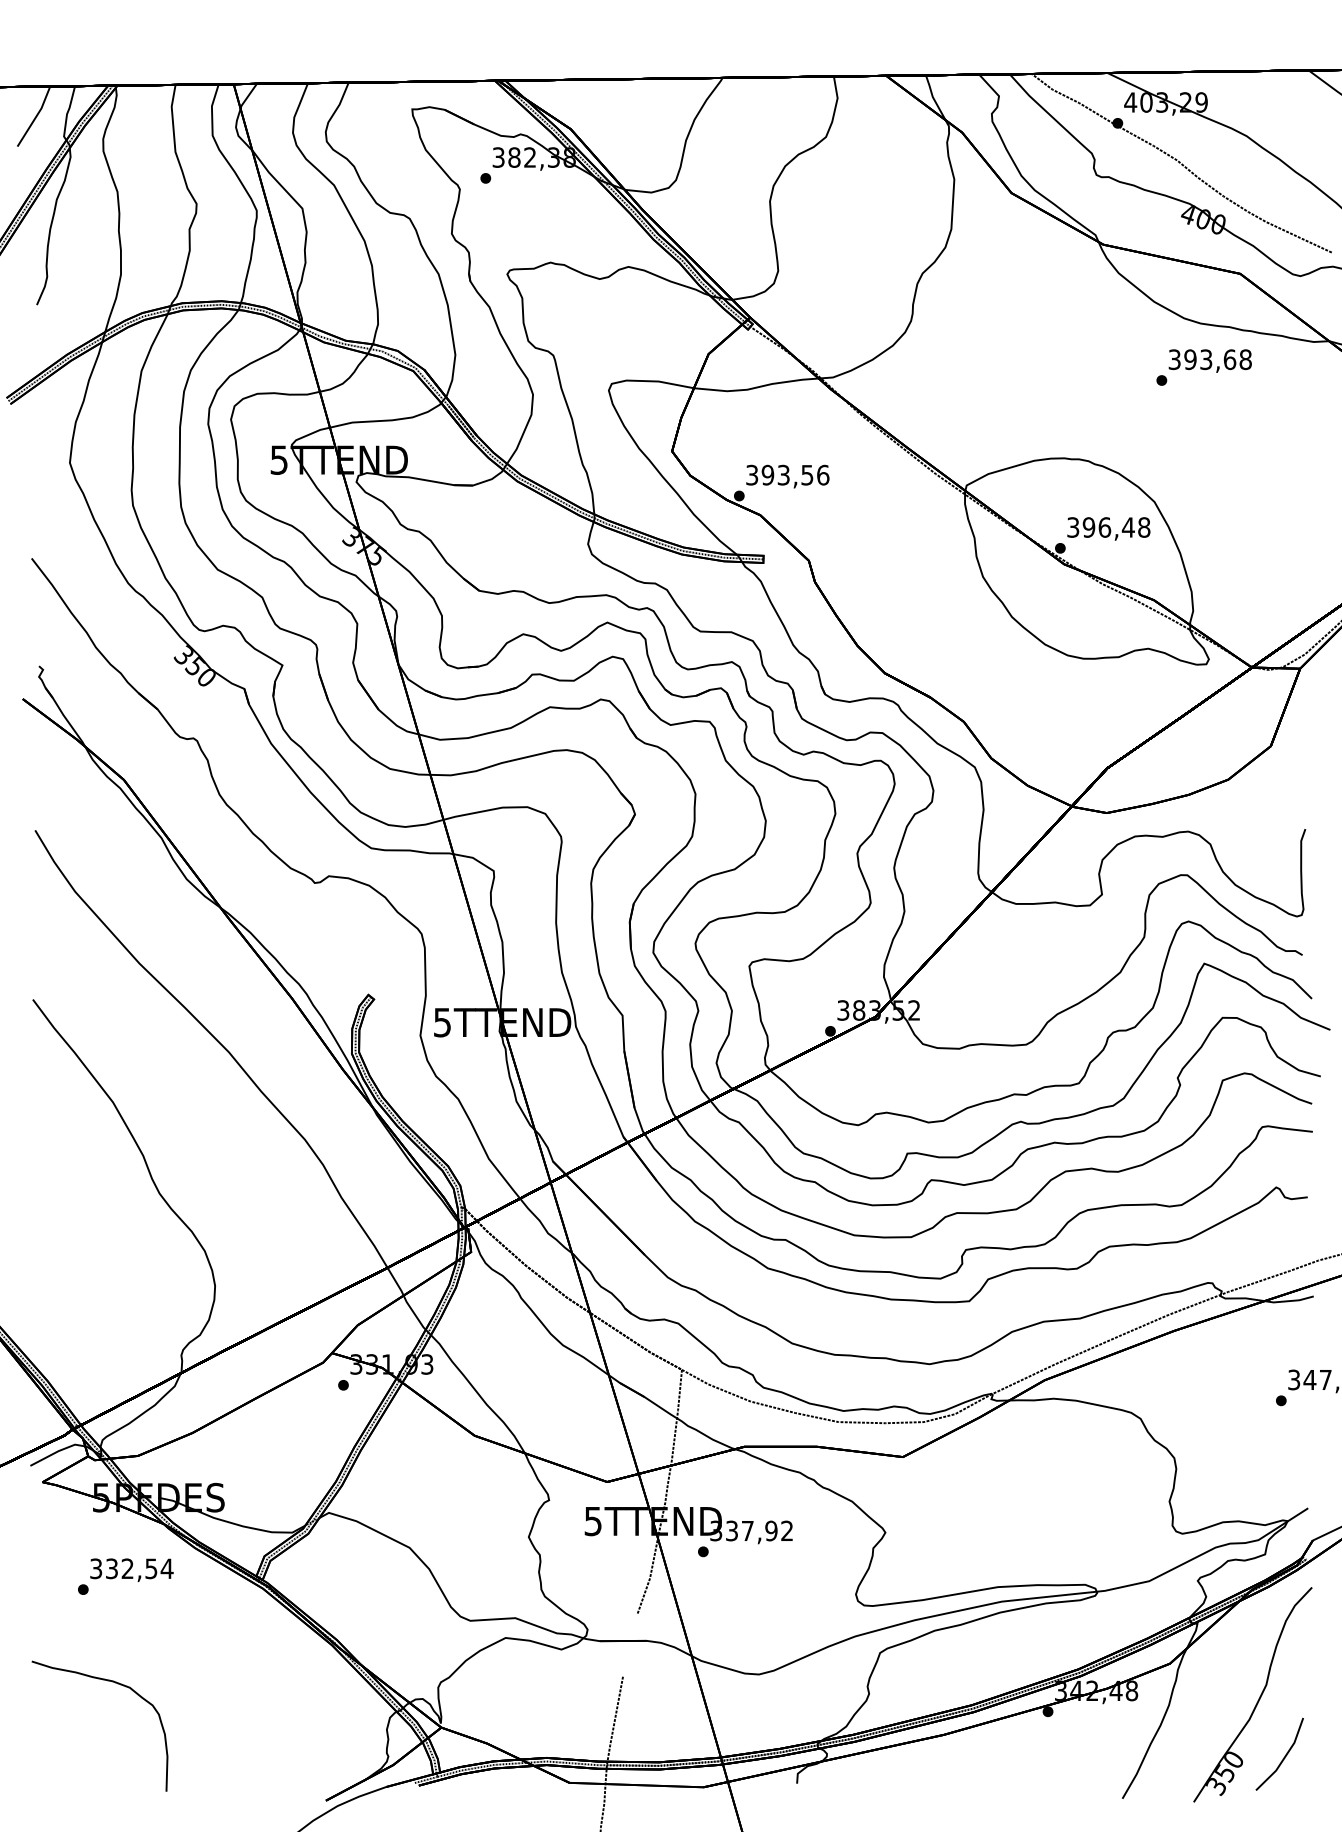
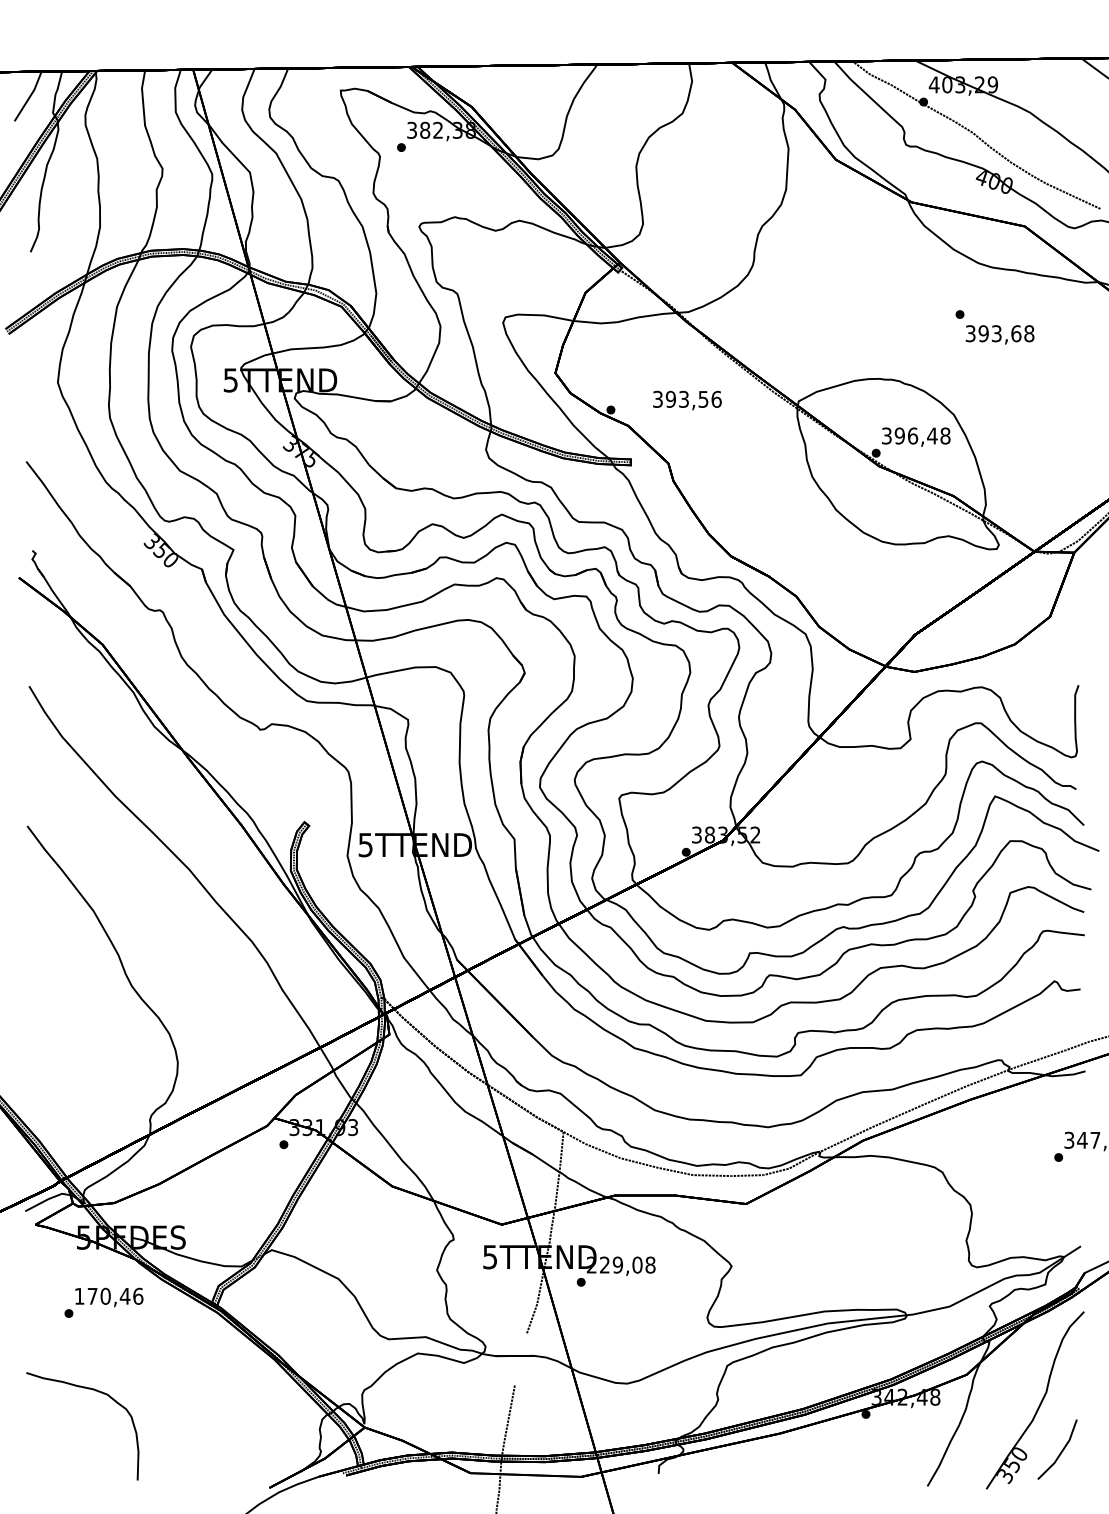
text: (1209, 360) -> (999, 334), moved
text: (787, 476) -> (687, 400), moved
text: (751, 1530) -> (621, 1264), 337,92 -> 229,08
text: (131, 1568) -> (108, 1296), 332,54 -> 170,46

